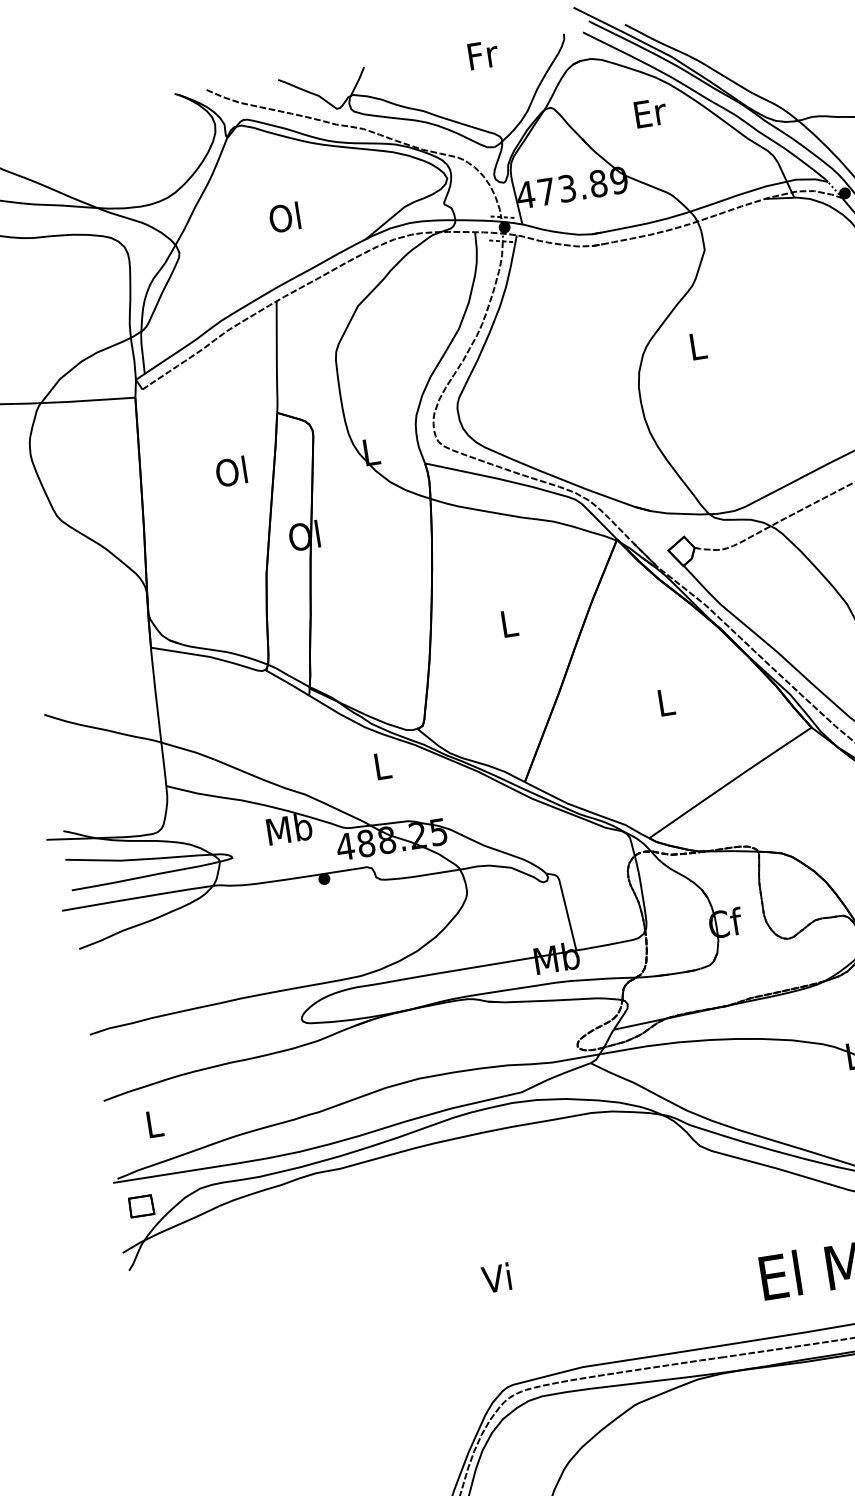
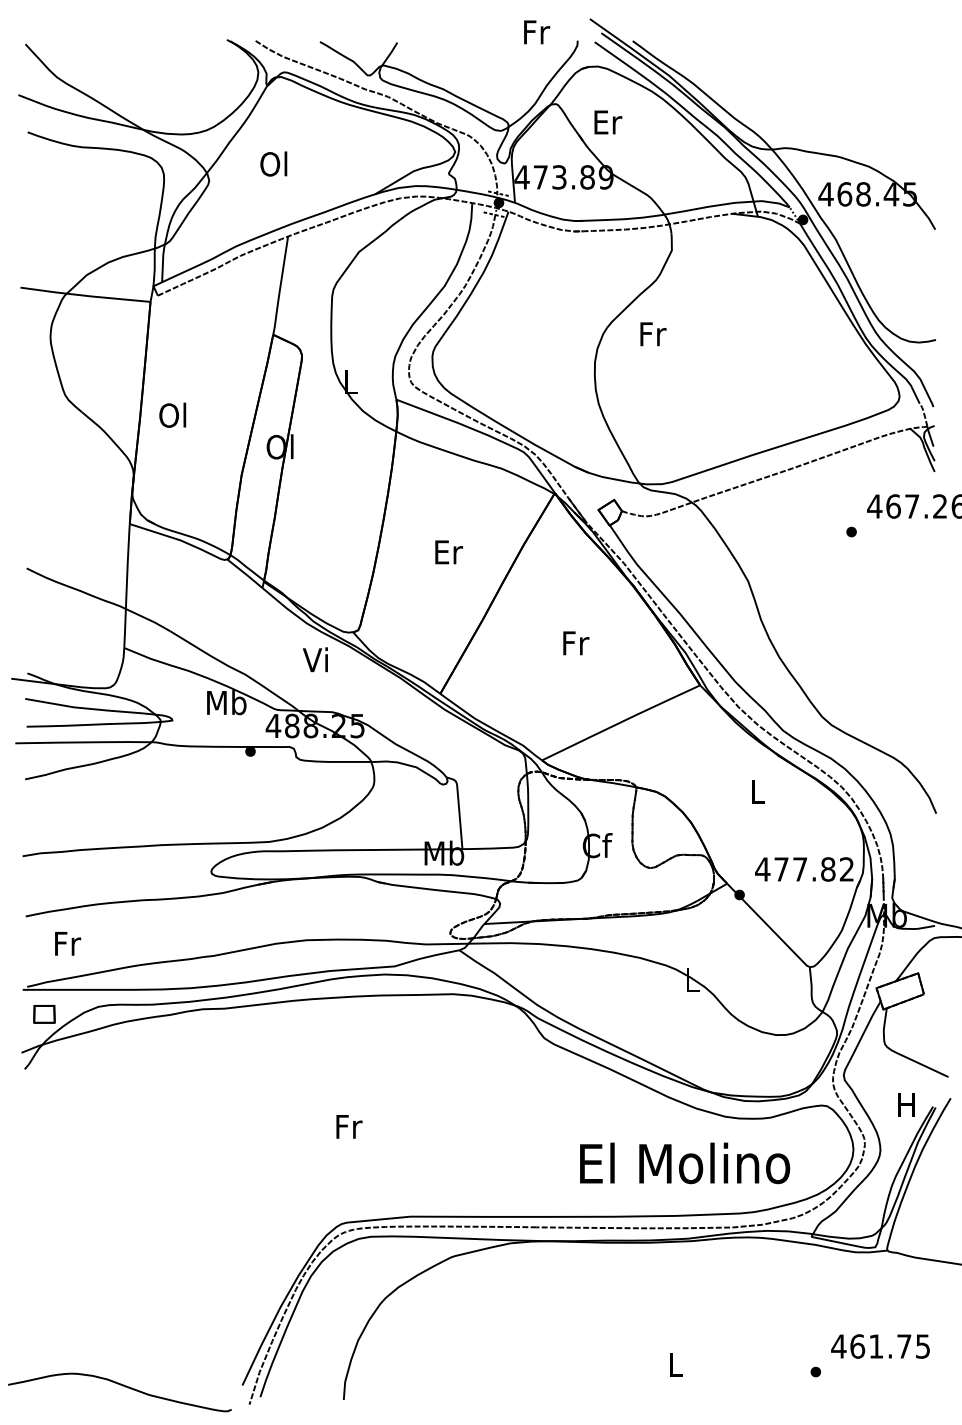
text: (483, 55) -> (537, 32), moved
text: (651, 113) -> (608, 122), moved
text: (284, 217) -> (273, 163), moved
text: (698, 346) -> (653, 334), L -> Fr
text: (230, 470) -> (172, 414), moved
text: (510, 623) -> (449, 552), L -> Er
text: (667, 702) -> (576, 643), L -> Fr
text: (379, 765) -> (314, 659), L -> Vi
text: (155, 1123) -> (68, 943), L -> Fr
text: (498, 1277) -> (348, 1126), Vi -> Fr

